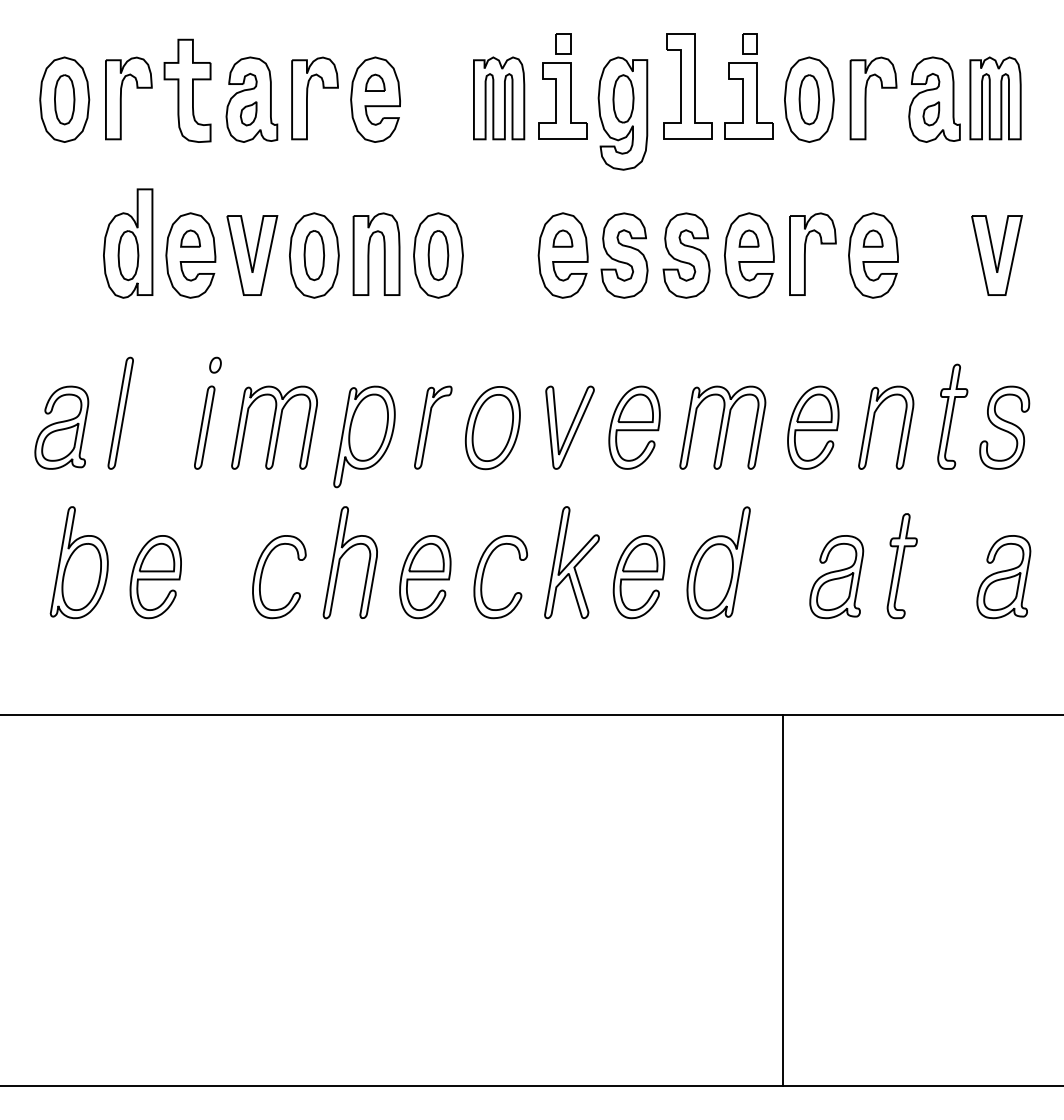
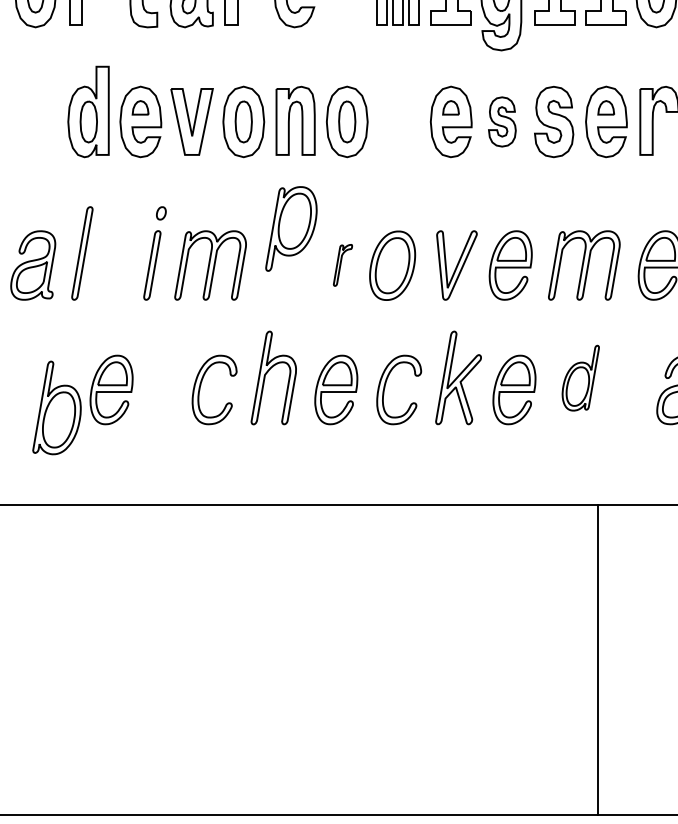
part: (624, 255) -> (502, 121), size x0.7
part: (433, 427) -> (343, 265), size x0.6
part: (364, 436) -> (291, 228), moved
part: (78, 562) -> (56, 407), moved
part: (718, 562) -> (580, 377), size x0.7
line: (782, 900) -> (598, 659), moved

